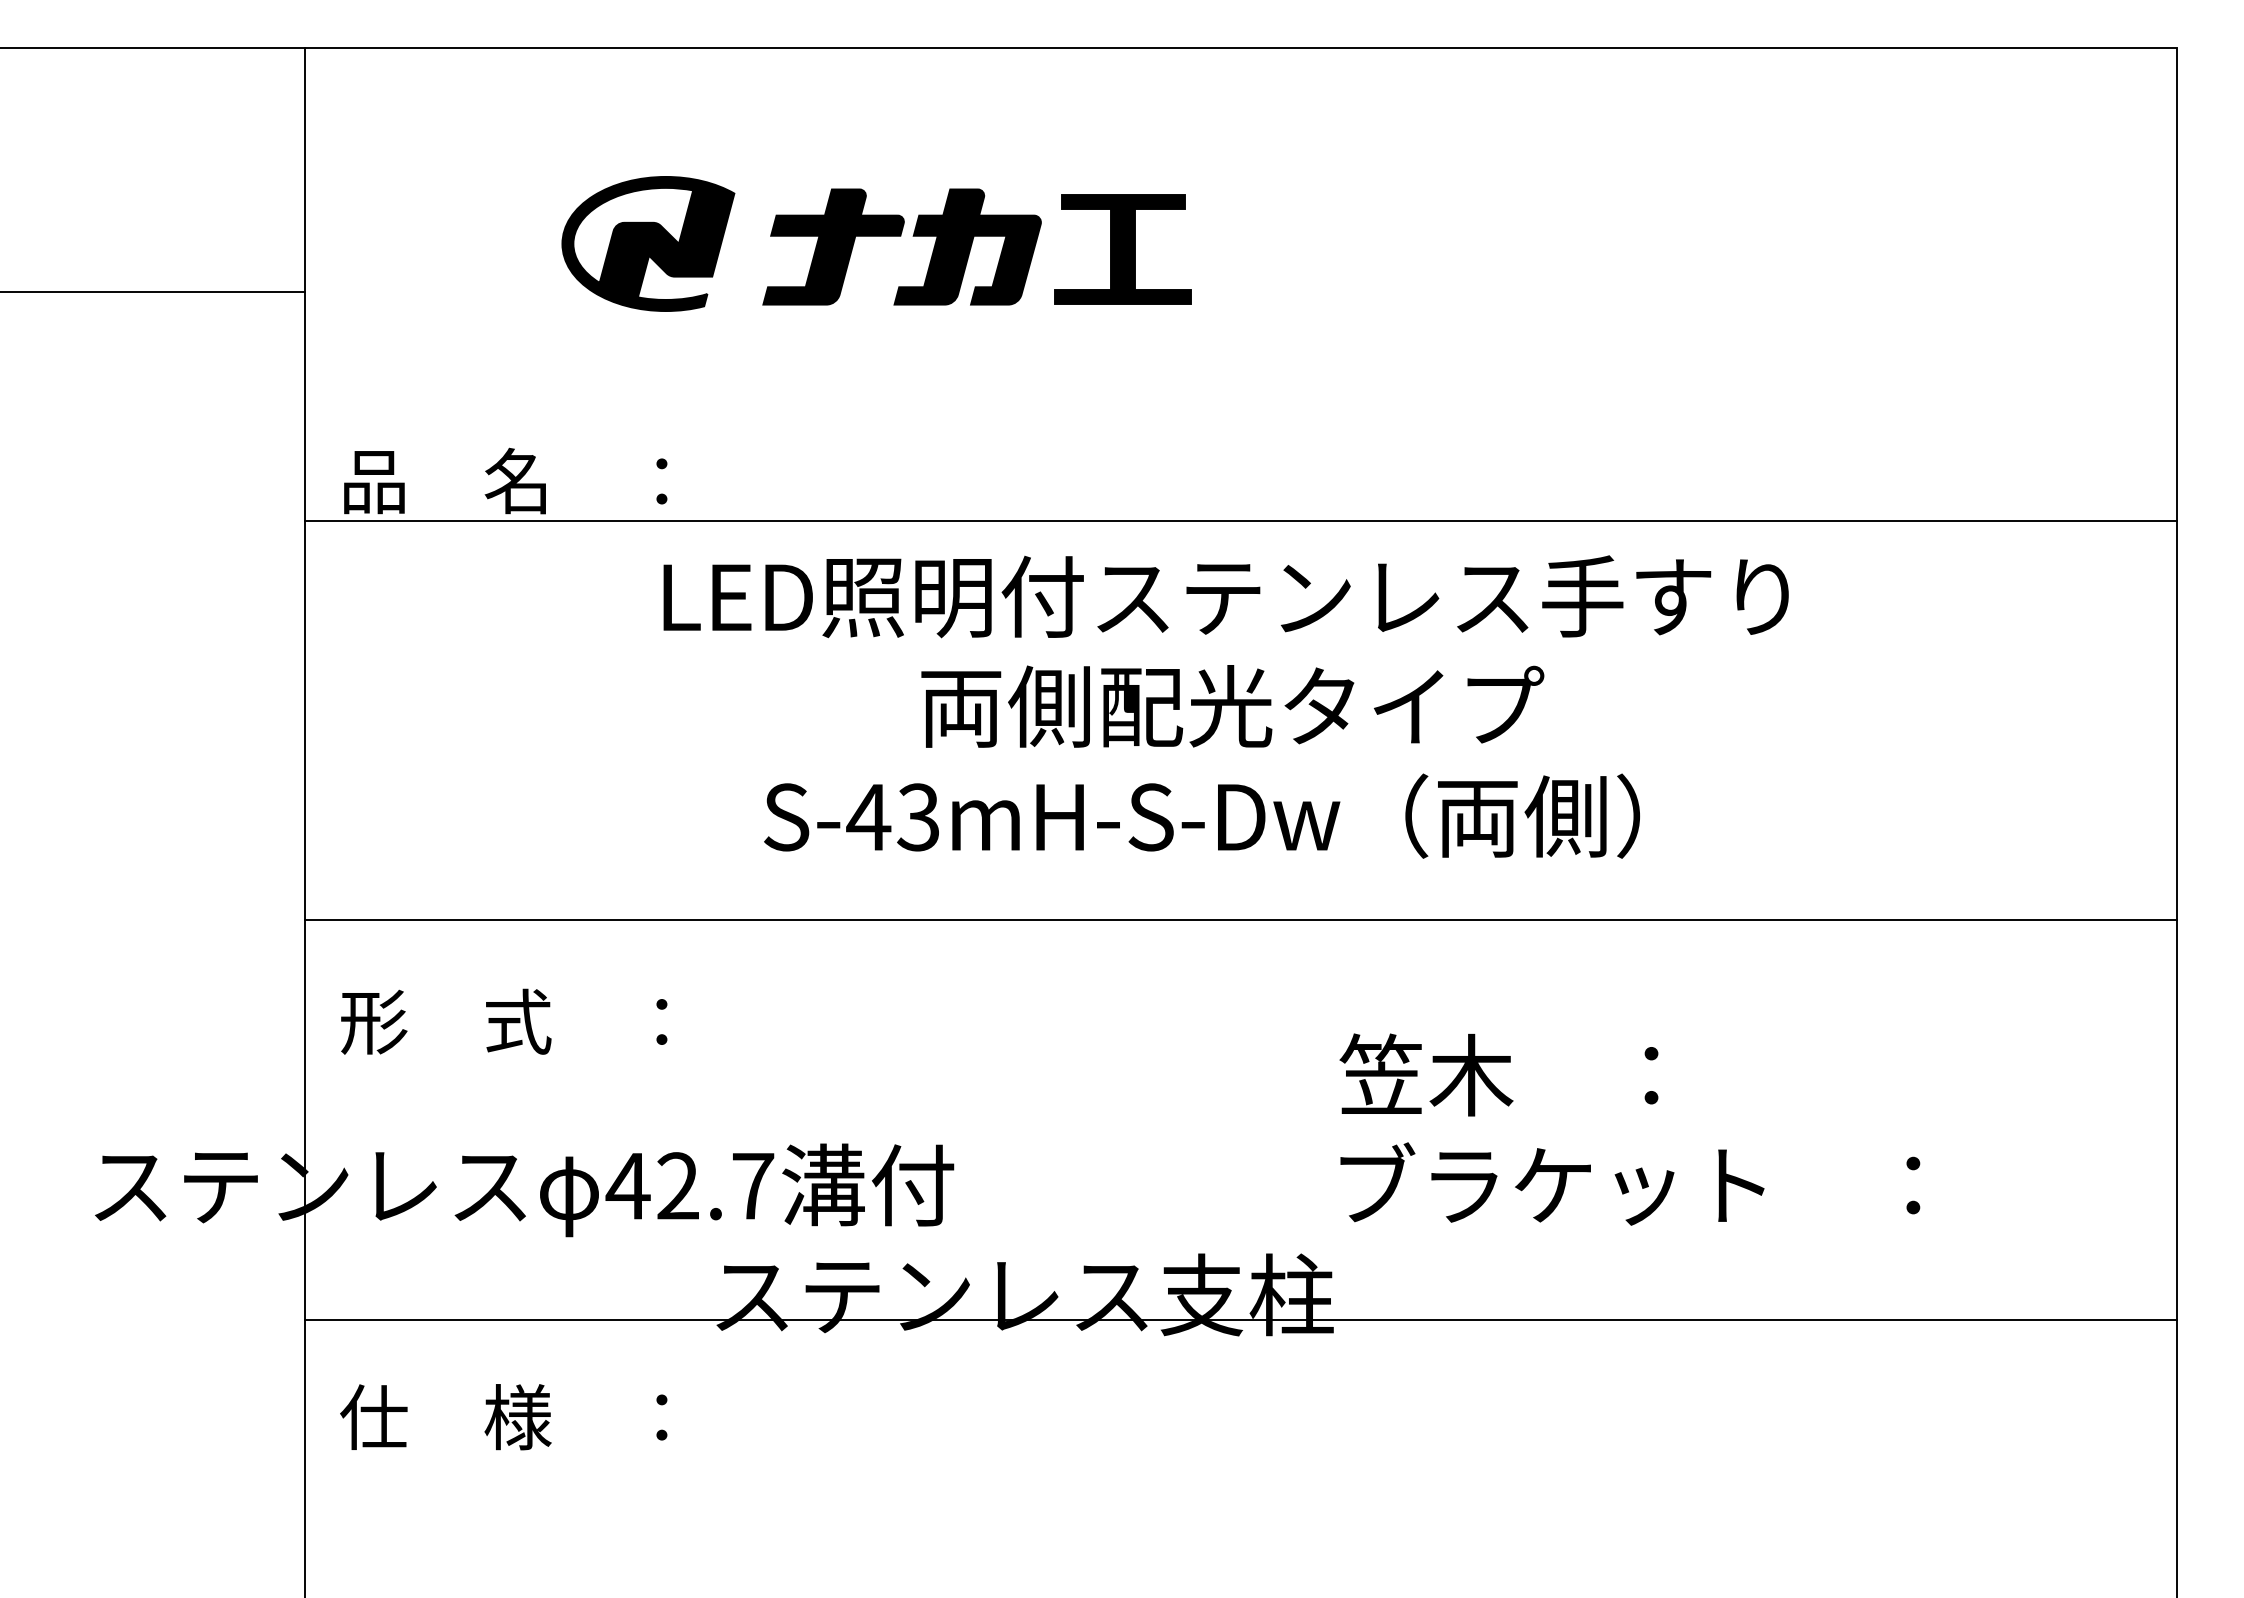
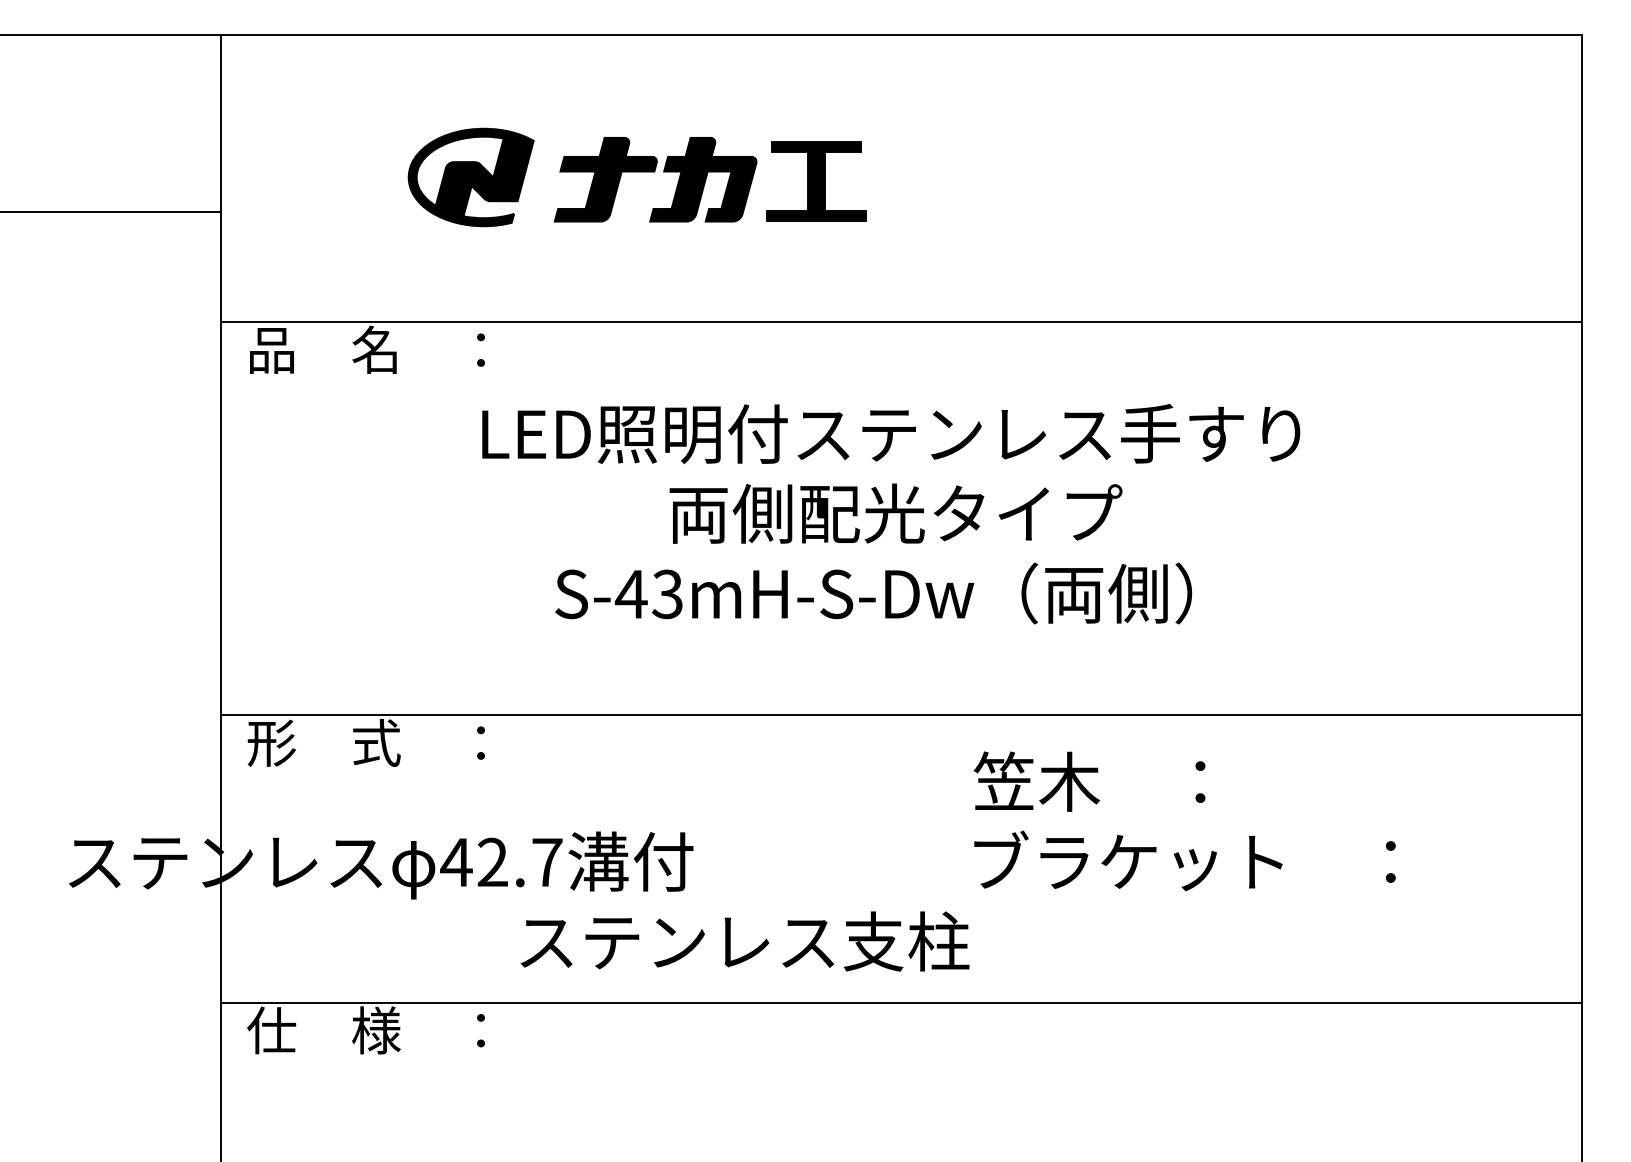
line: (1240, 521) -> (901, 322), moved
line: (1240, 919) -> (901, 715), moved
line: (1240, 1320) -> (901, 1003), moved

